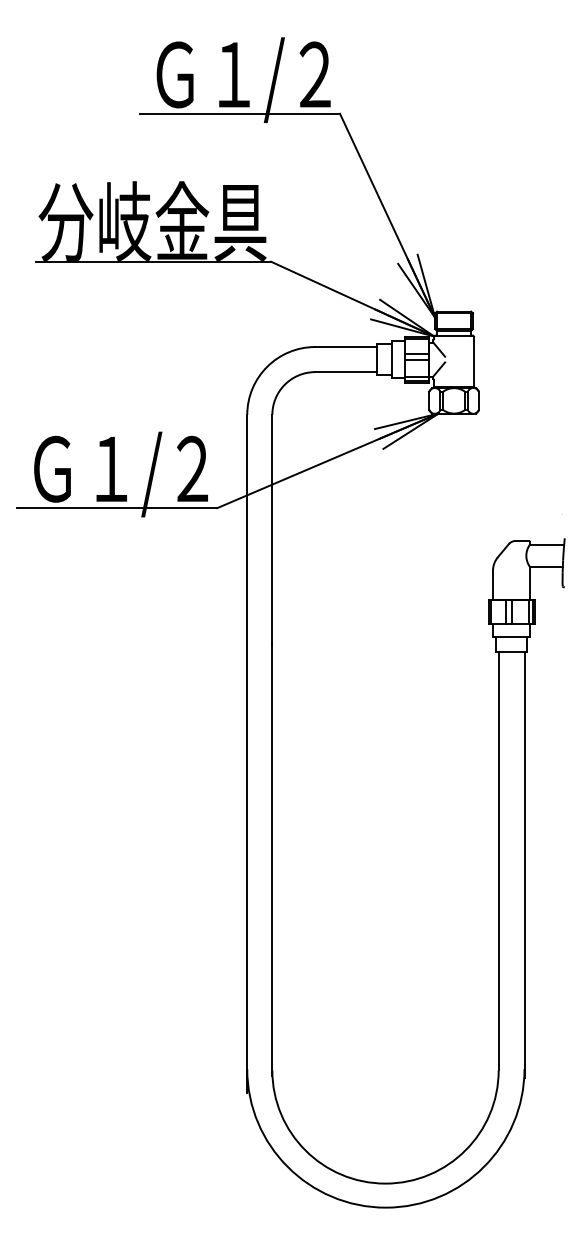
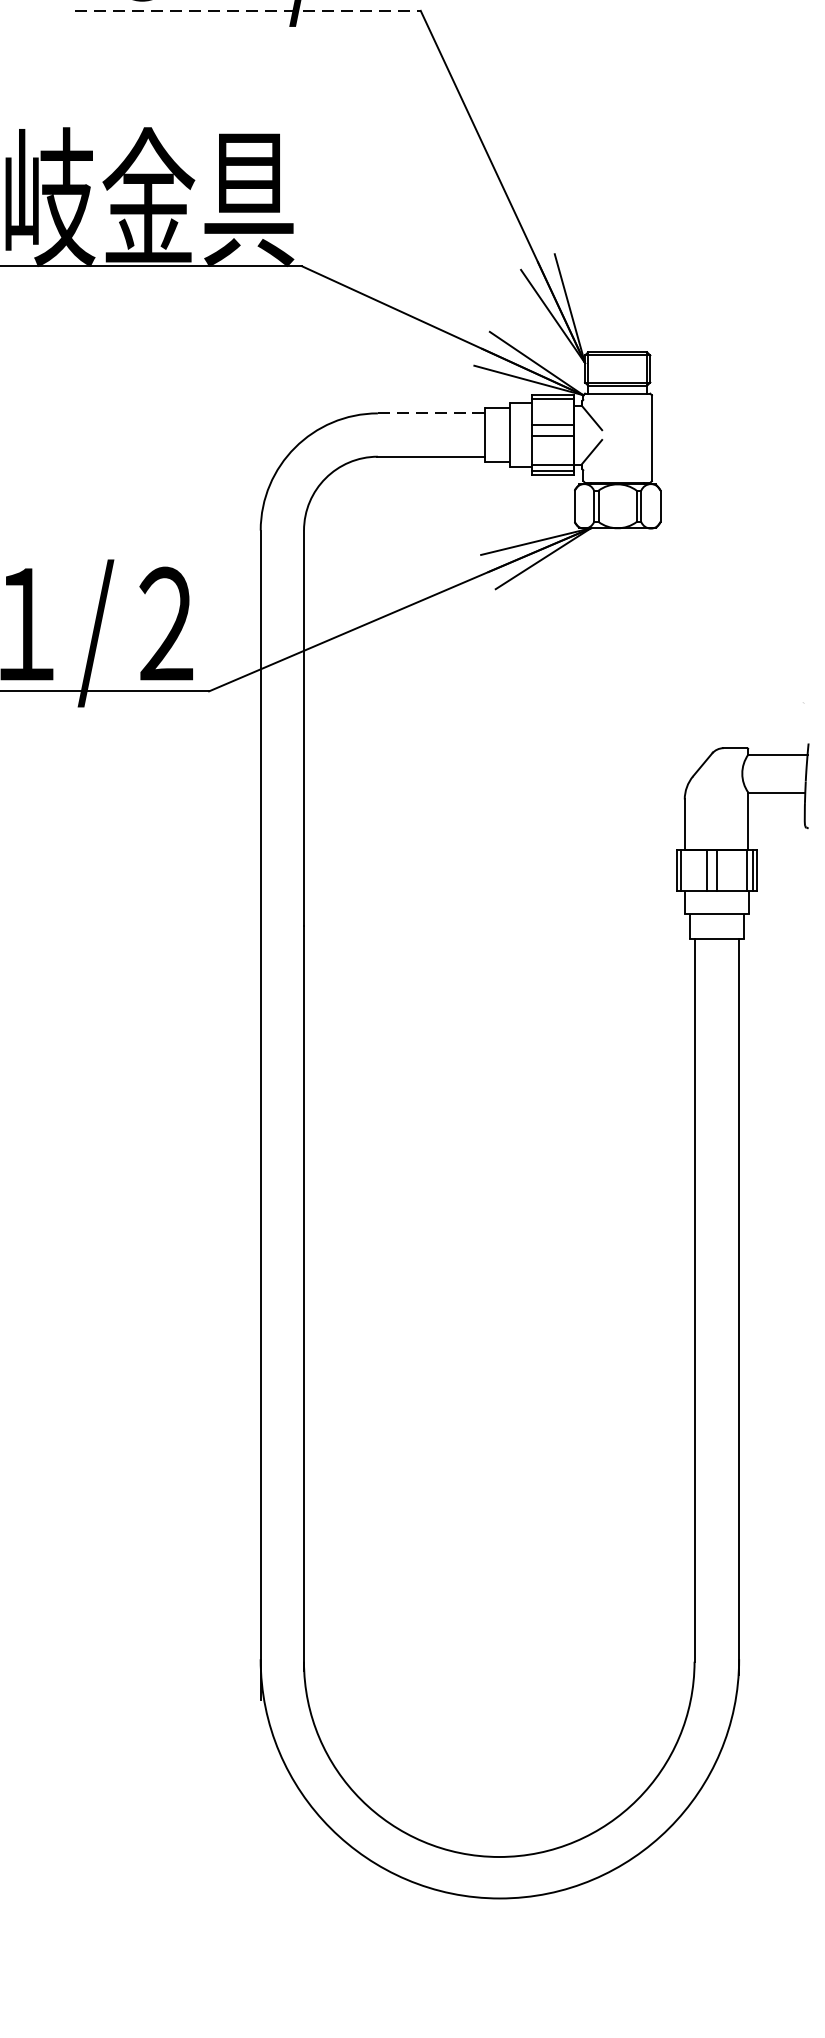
line: (240, 113) -> (249, 10), solid -> dashed
line: (346, 347) -> (431, 414), solid -> dashed

